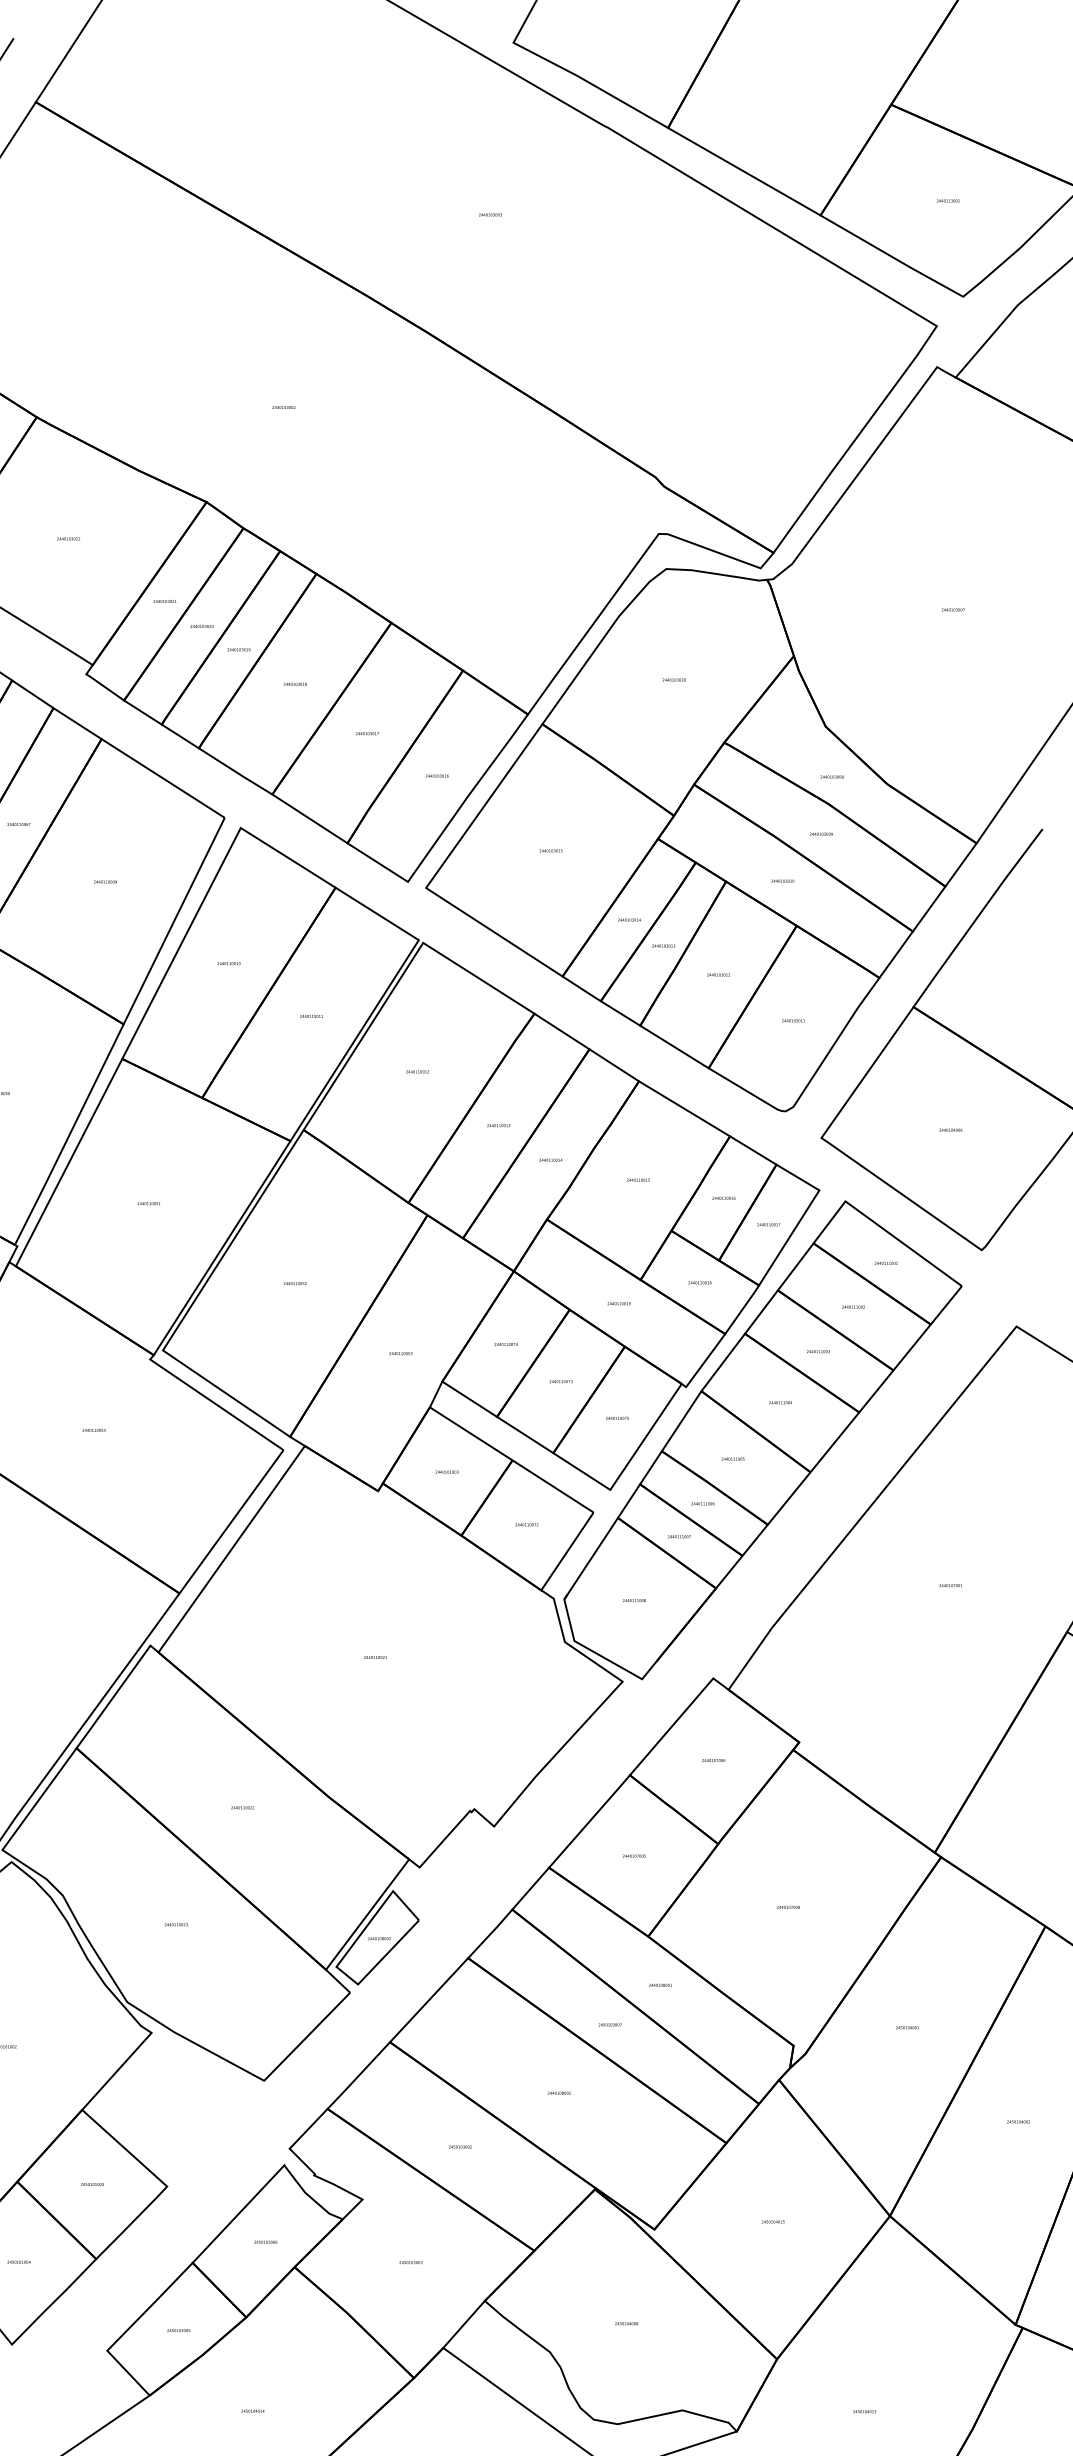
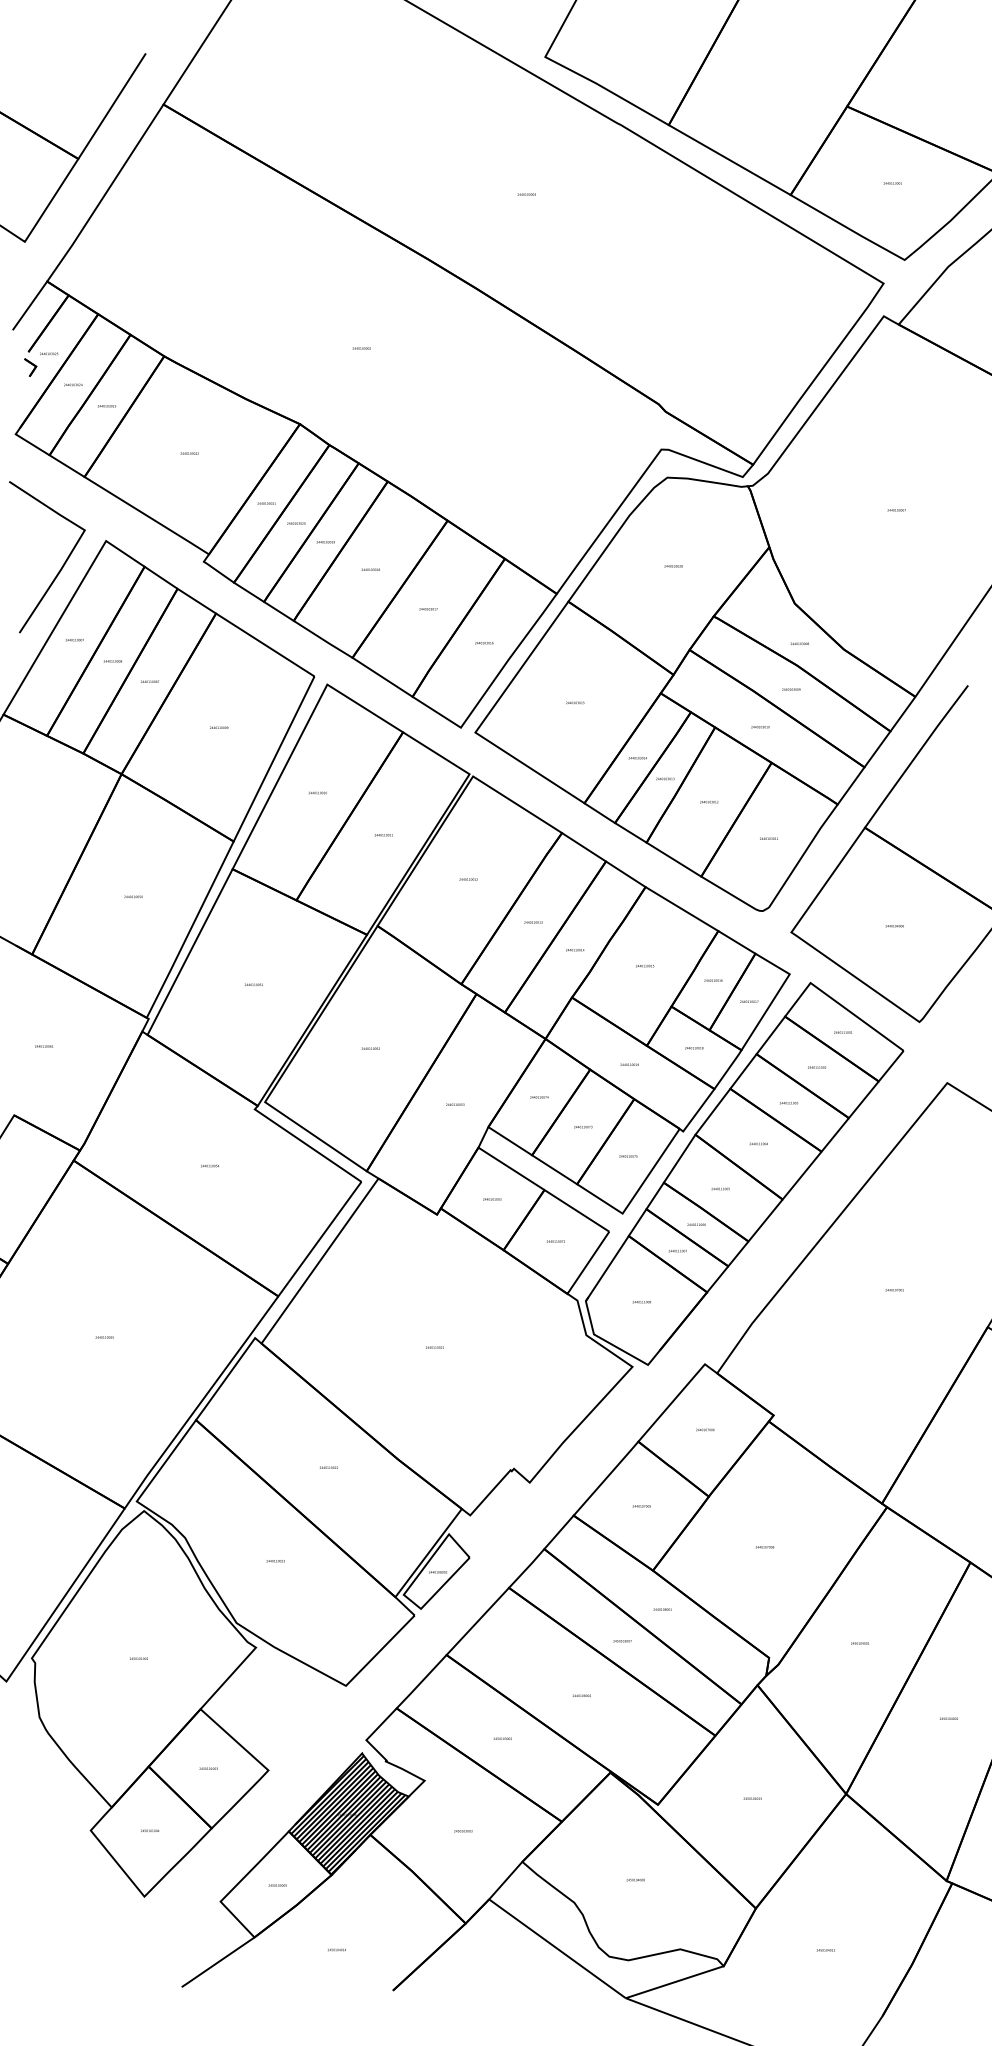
hatch: (267, 2241) -> (348, 1814), added

